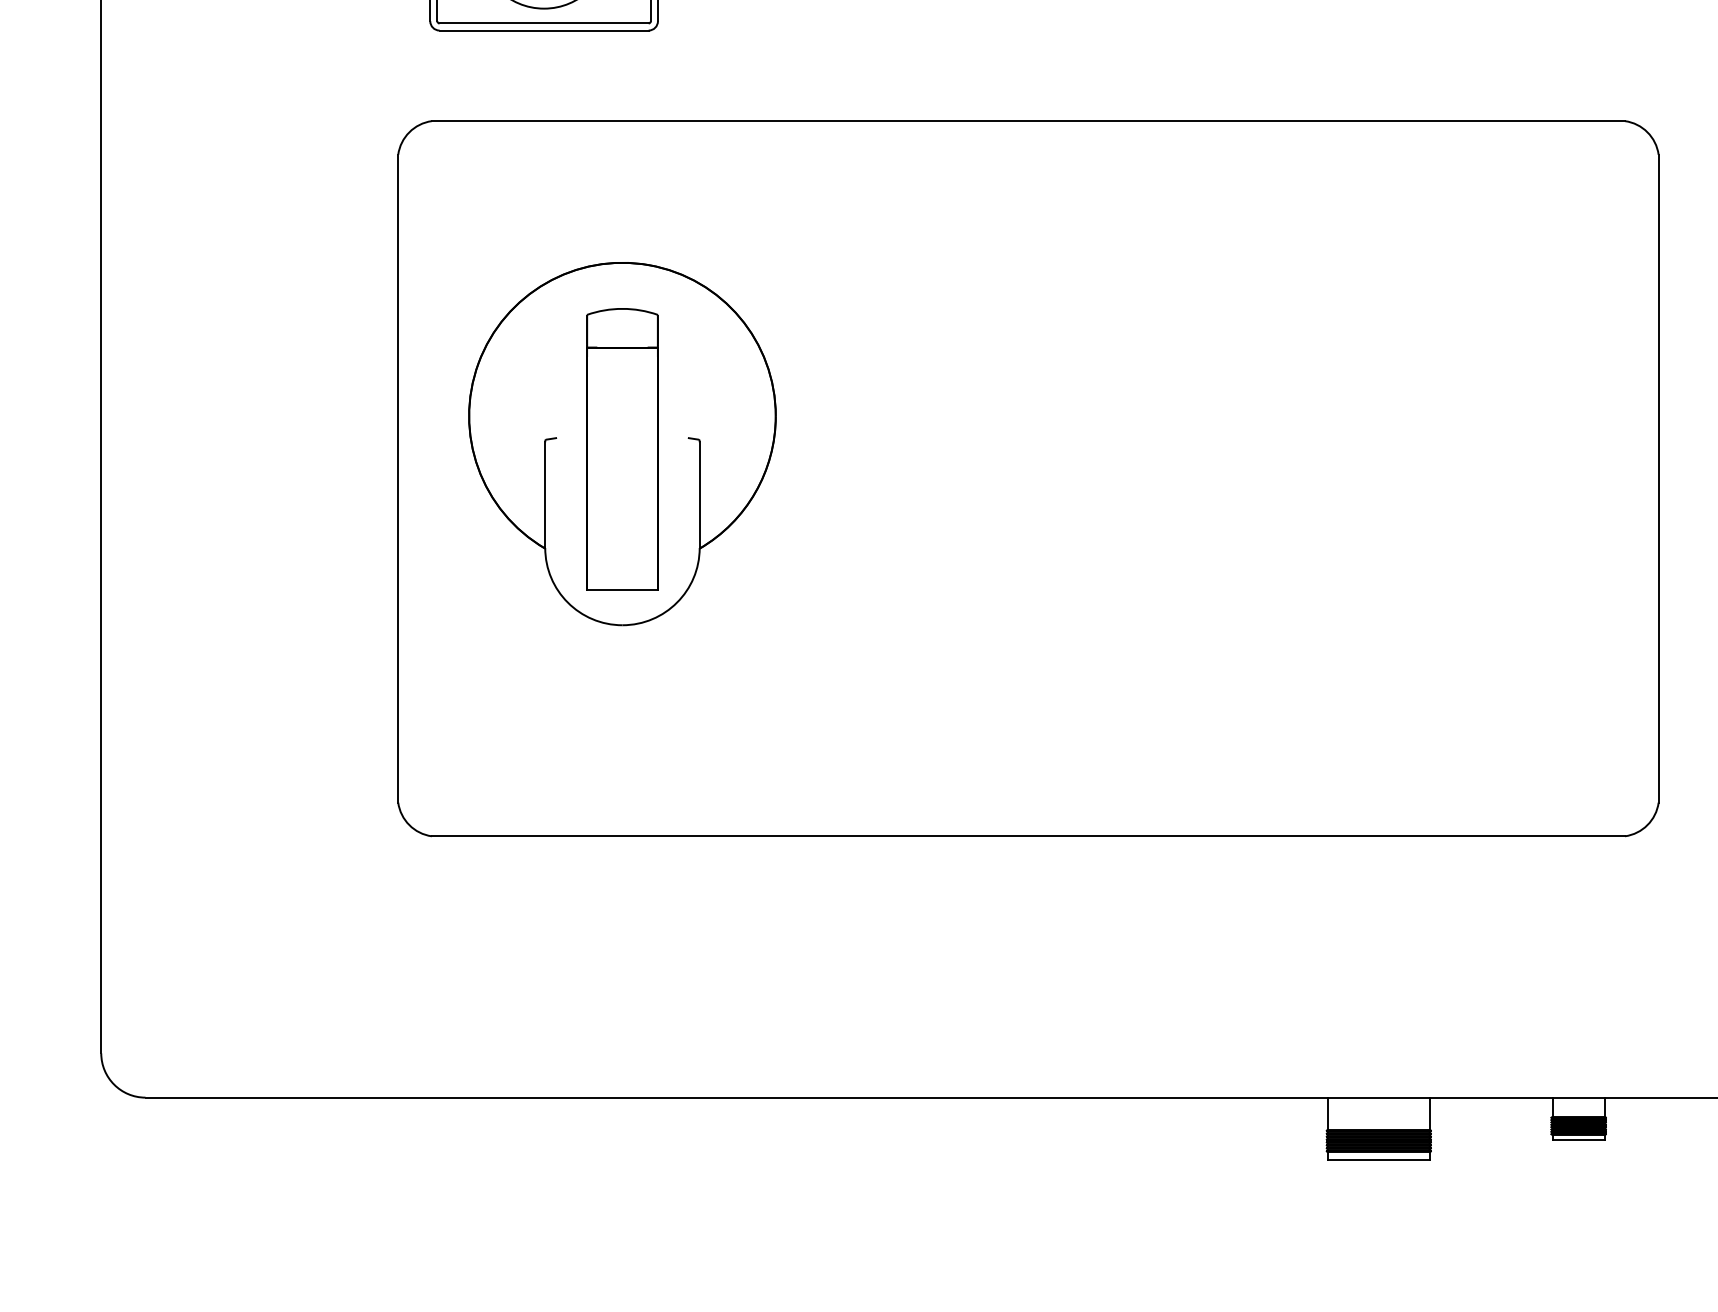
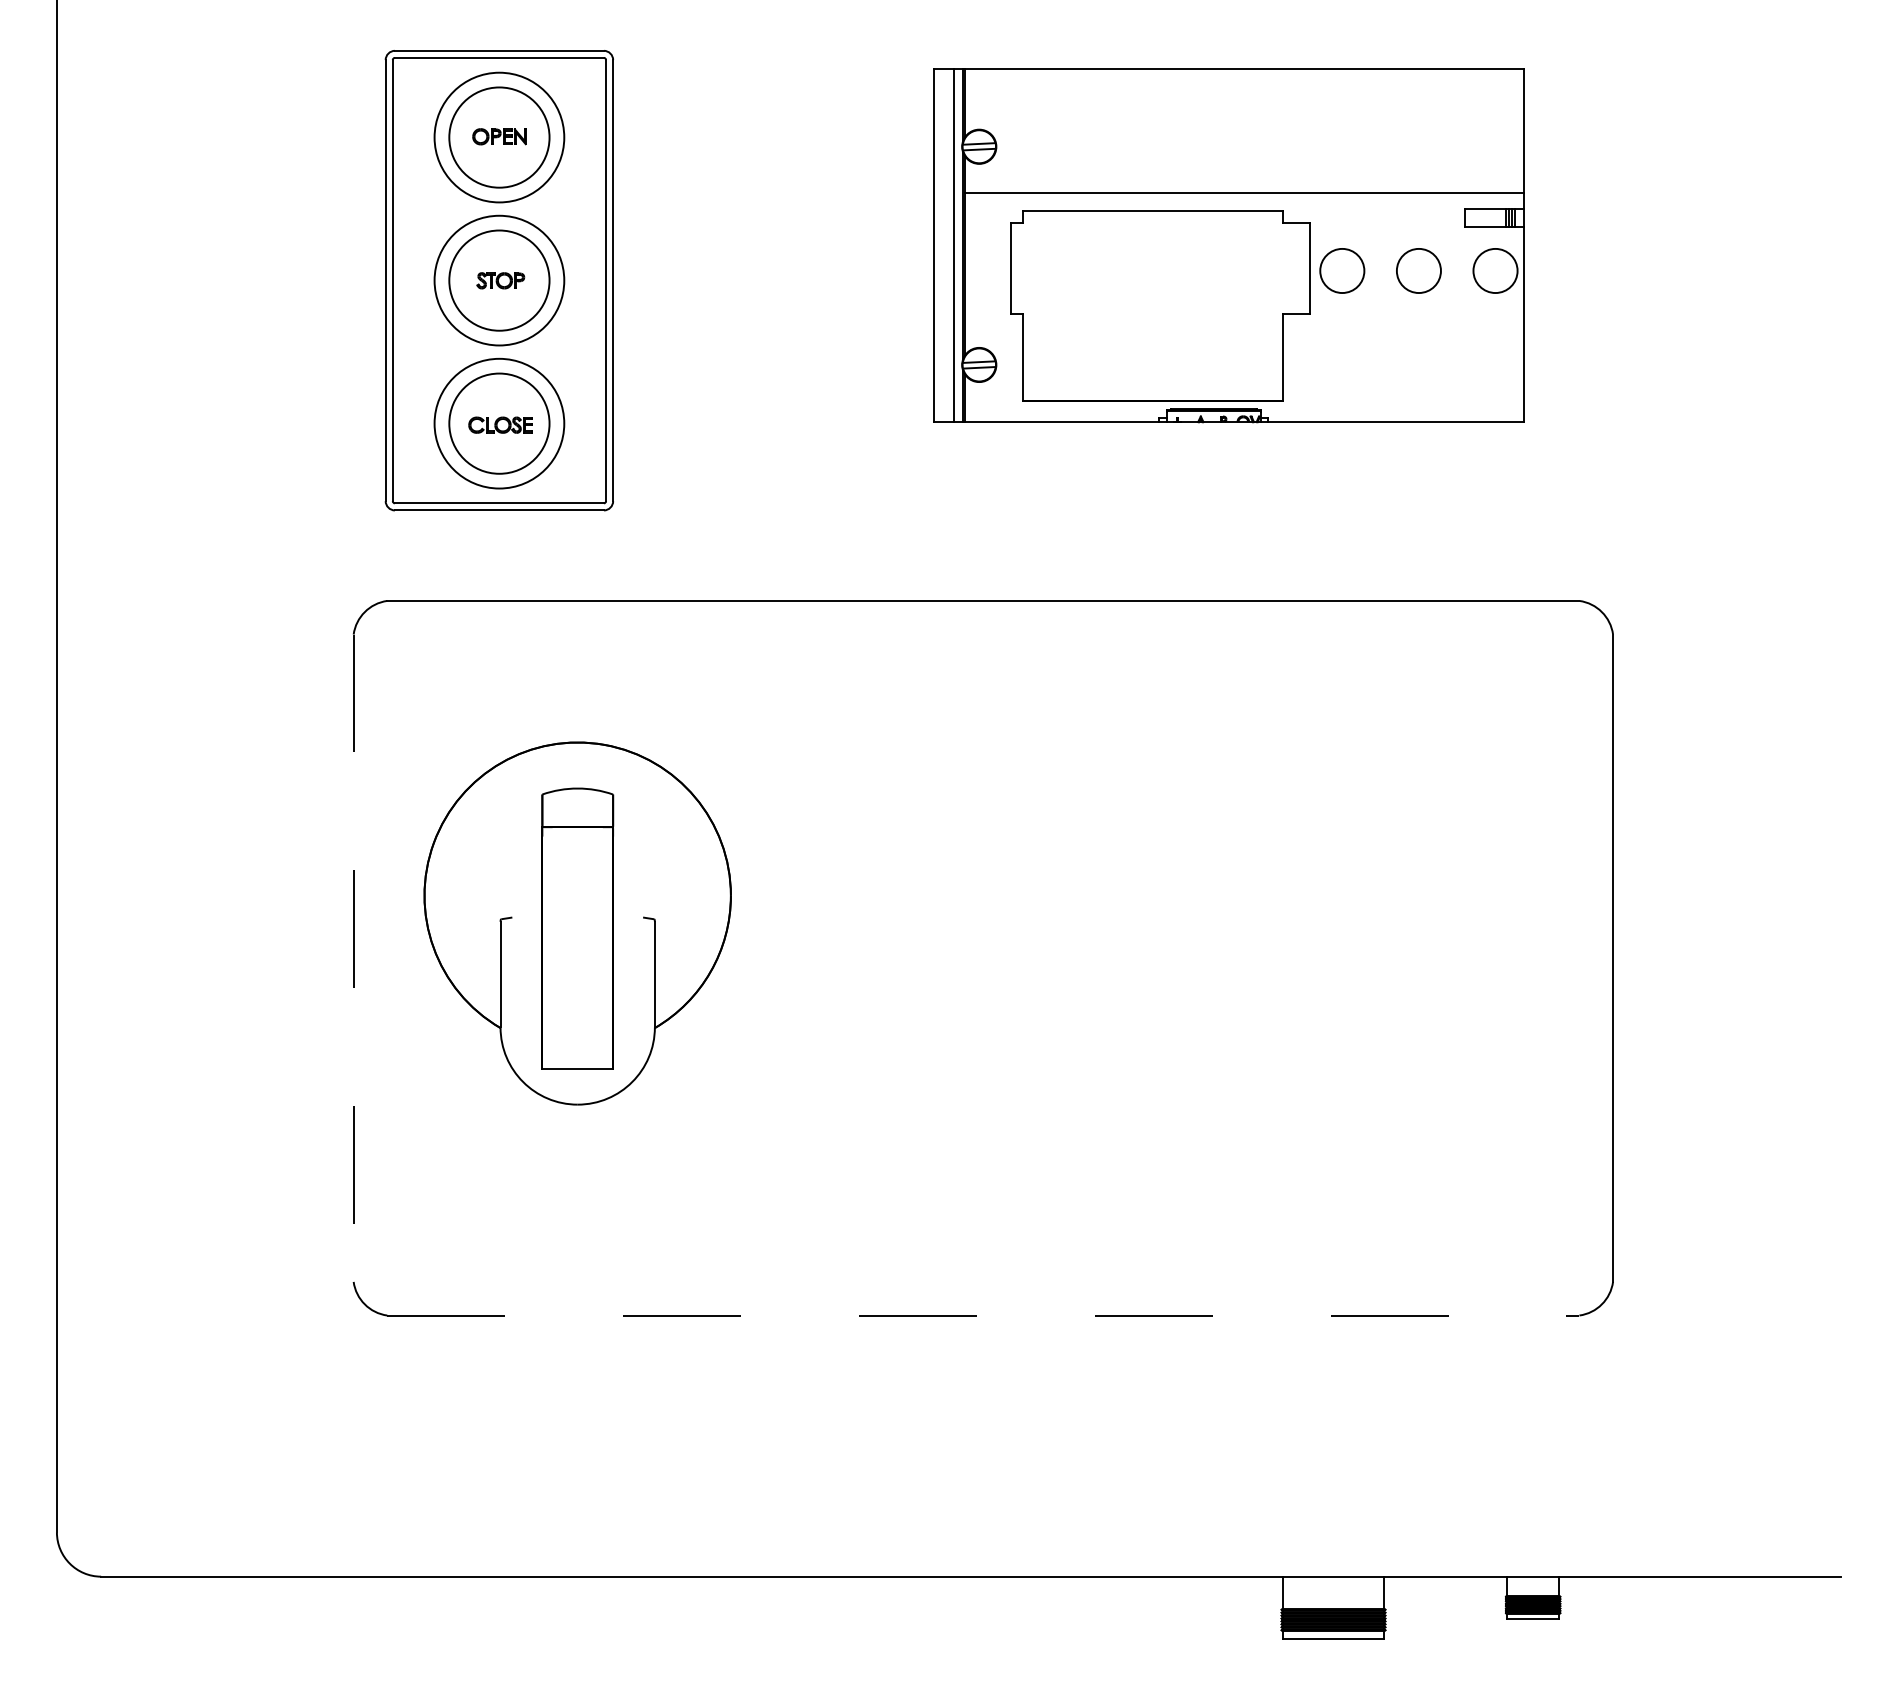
line: (398, 478) -> (353, 958), solid -> dashed
line: (1028, 836) -> (983, 1315), solid -> dashed

